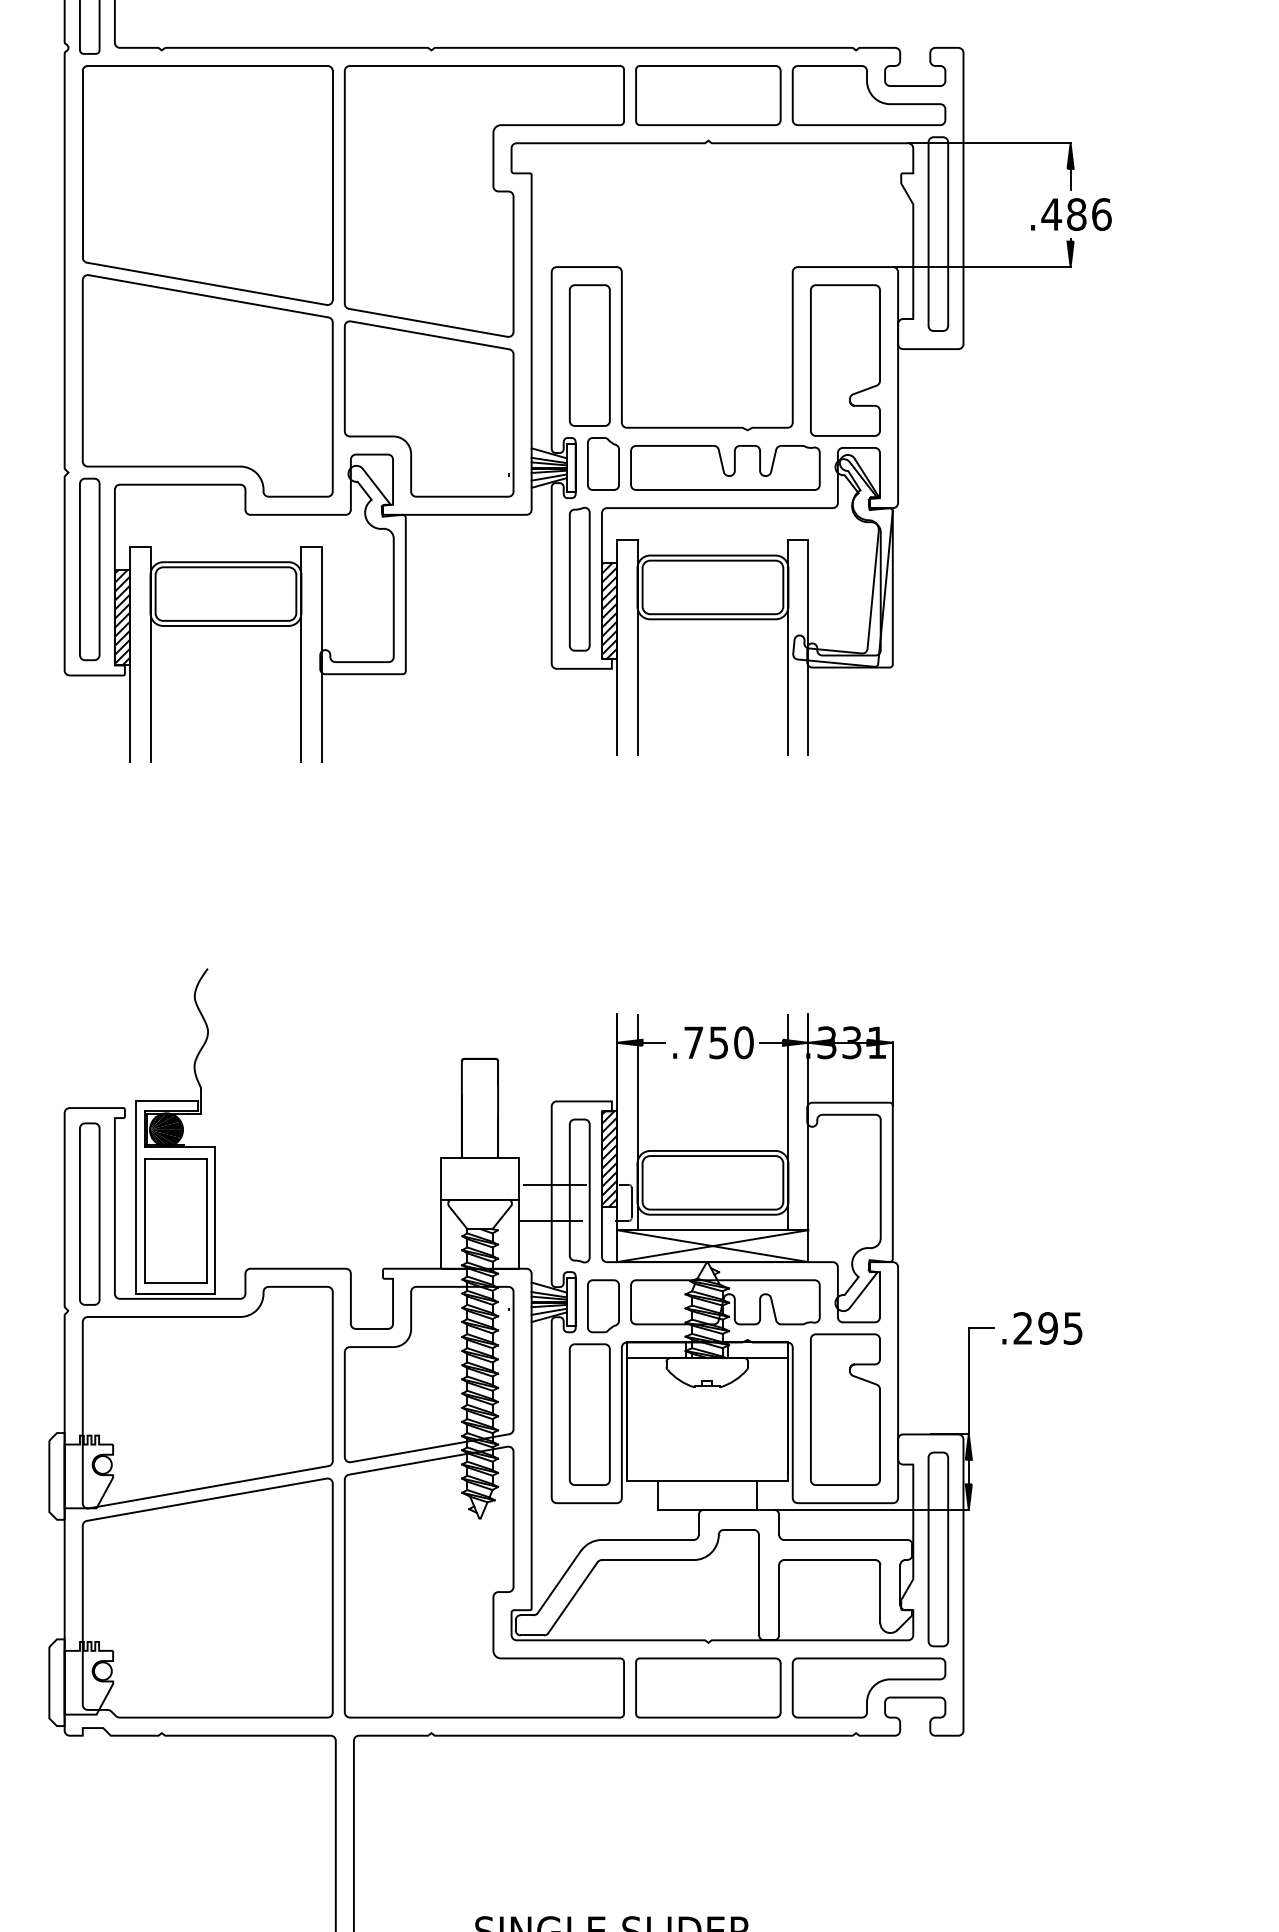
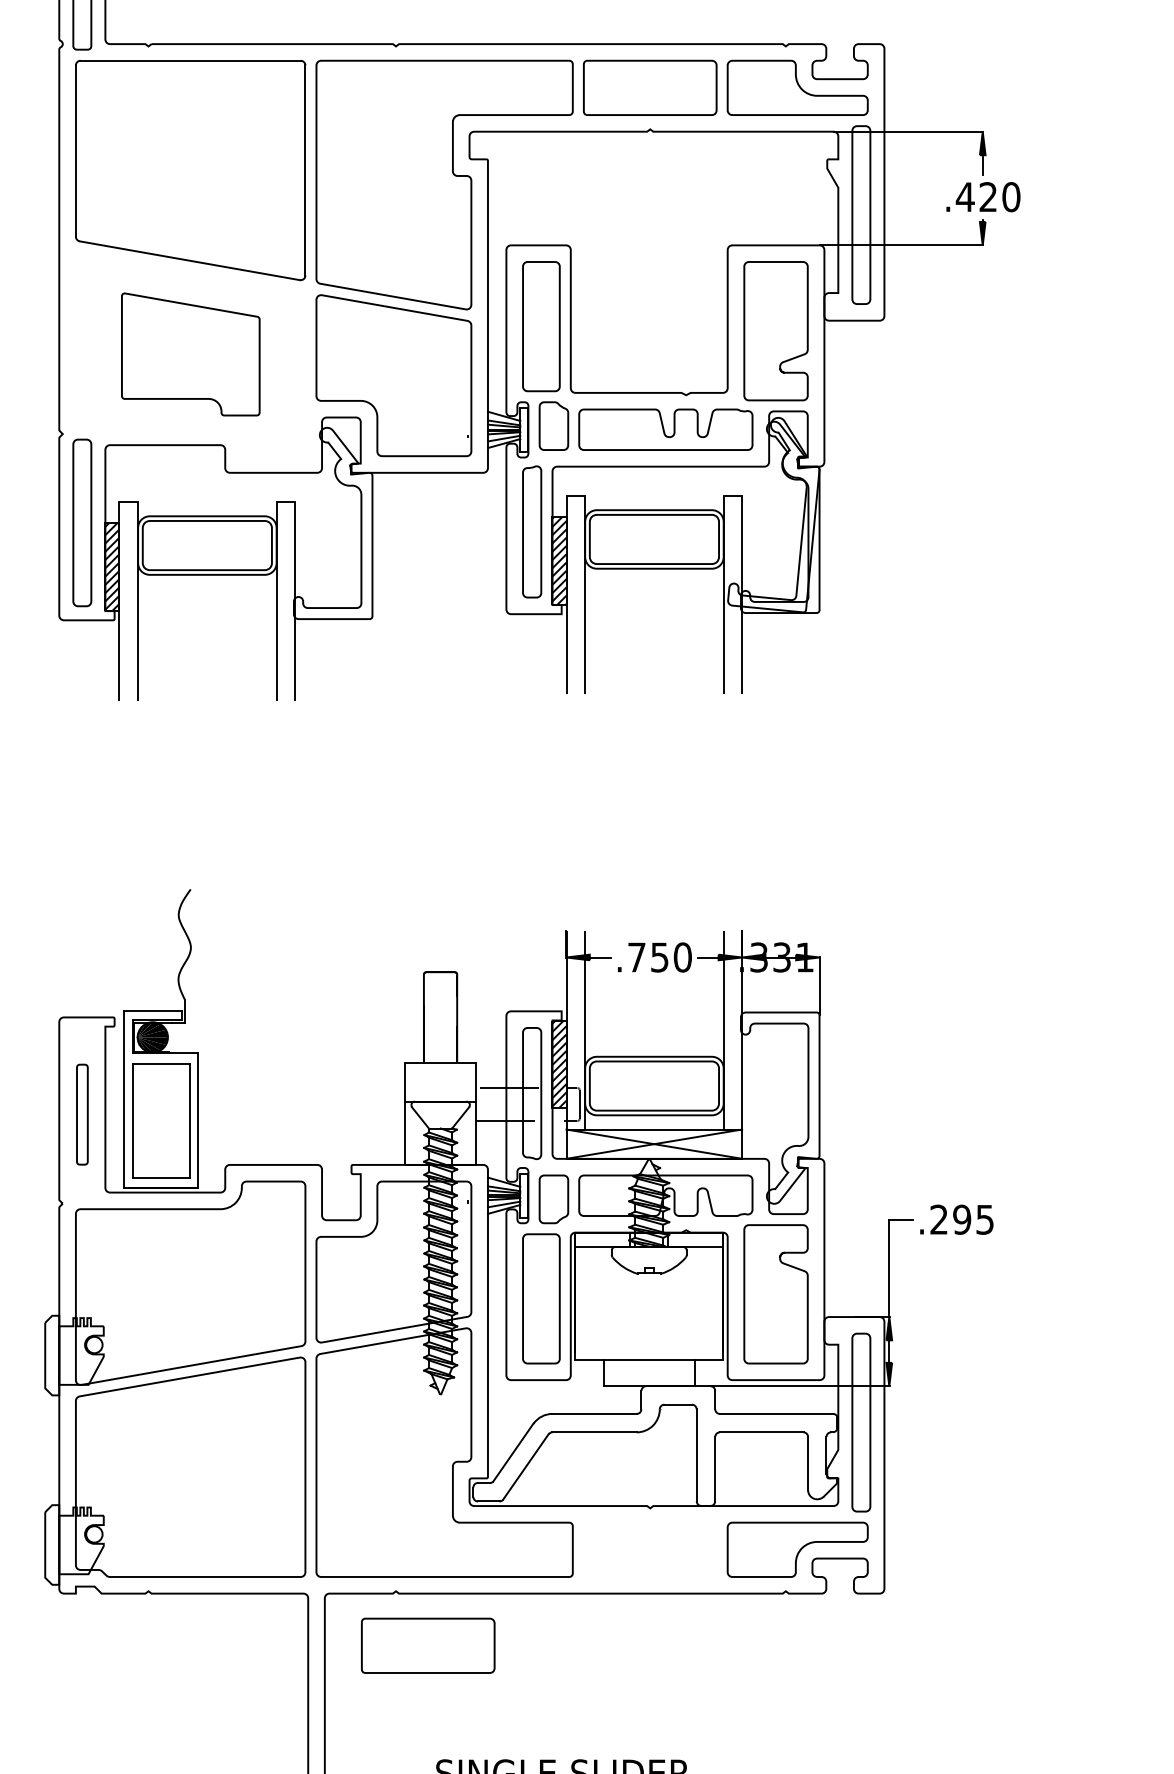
text: (1088, 214) -> (999, 197), .486 -> .420
part: (207, 385) -> (190, 354), size x0.6
part: (89, 1213) -> (82, 1114), size x0.6
part: (708, 1687) -> (428, 1645), moved

